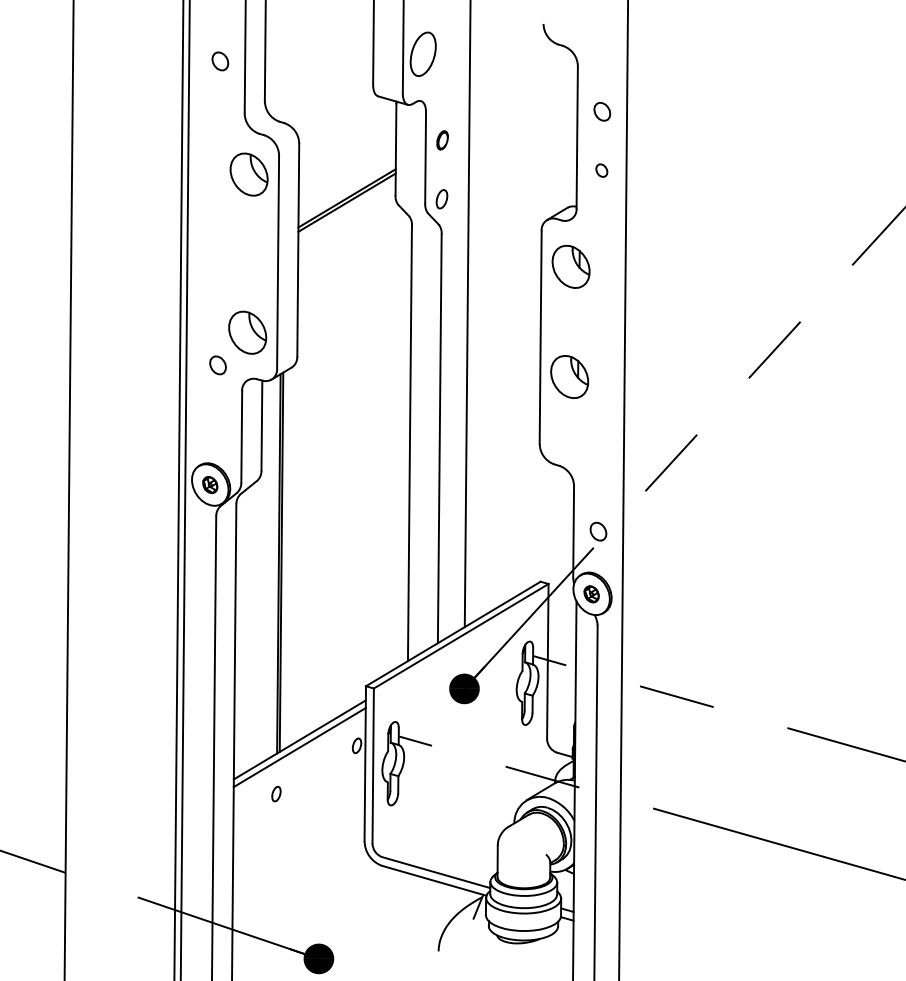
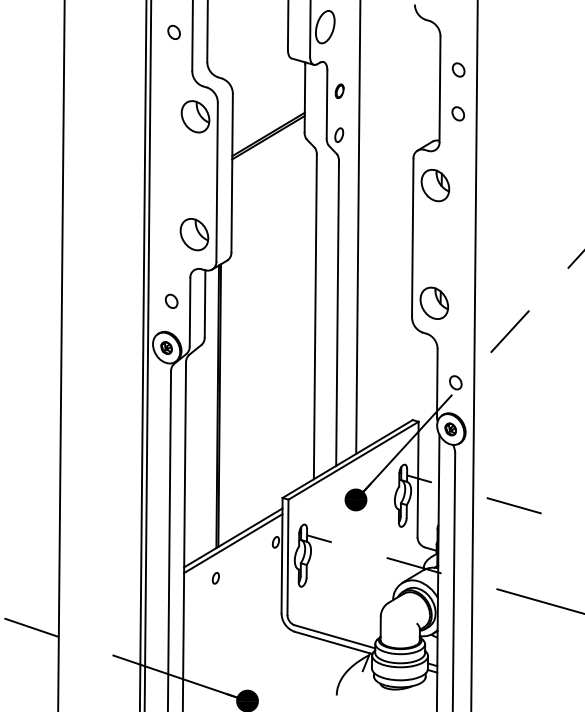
part: (601, 170) -> (458, 113), size x1.43
part: (217, 365) -> (171, 301), moved
part: (569, 376) -> (434, 302), moved

